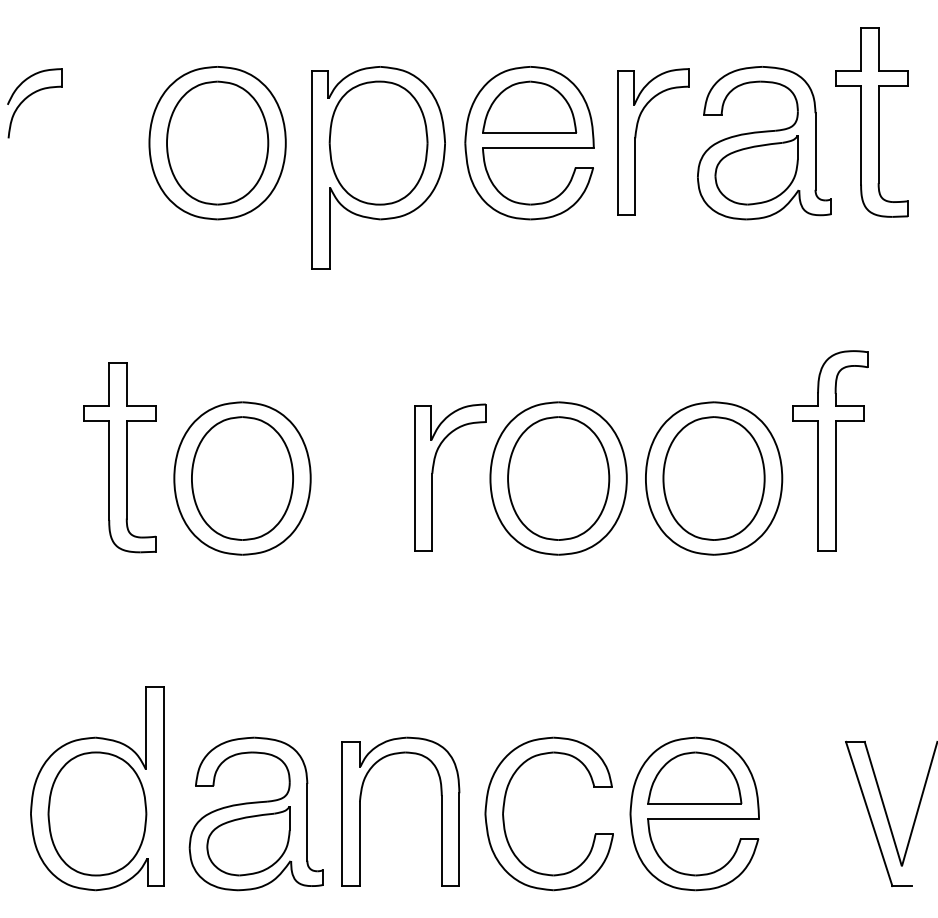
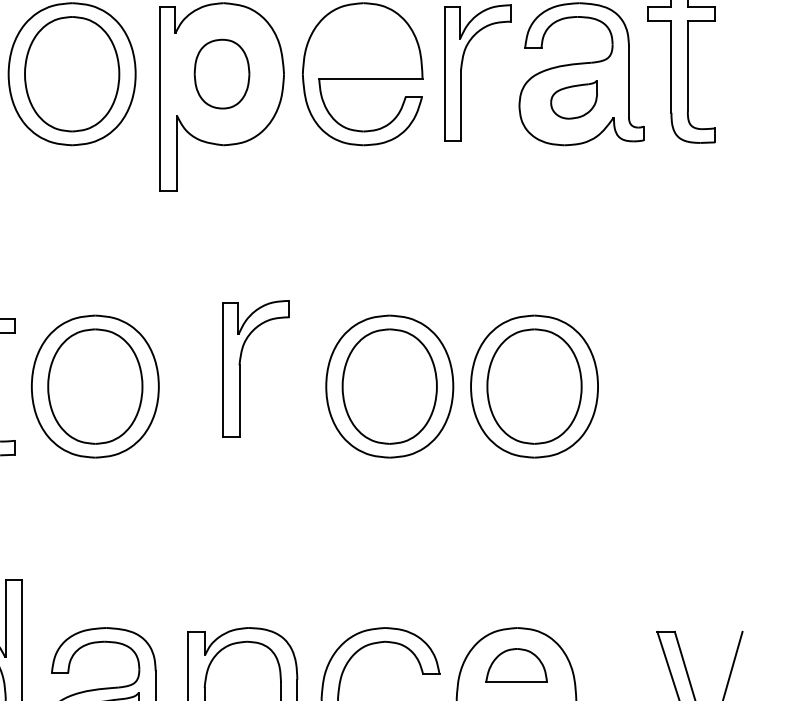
part: (529, 106) -> (362, 40), removed
part: (378, 142) -> (221, 73), size x0.6
part: (756, 170) -> (574, 99), size x0.6
part: (830, 450) -> (642, 360), removed
part: (433, 473) -> (240, 365), moved
part: (694, 777) -> (516, 665), size x0.7

